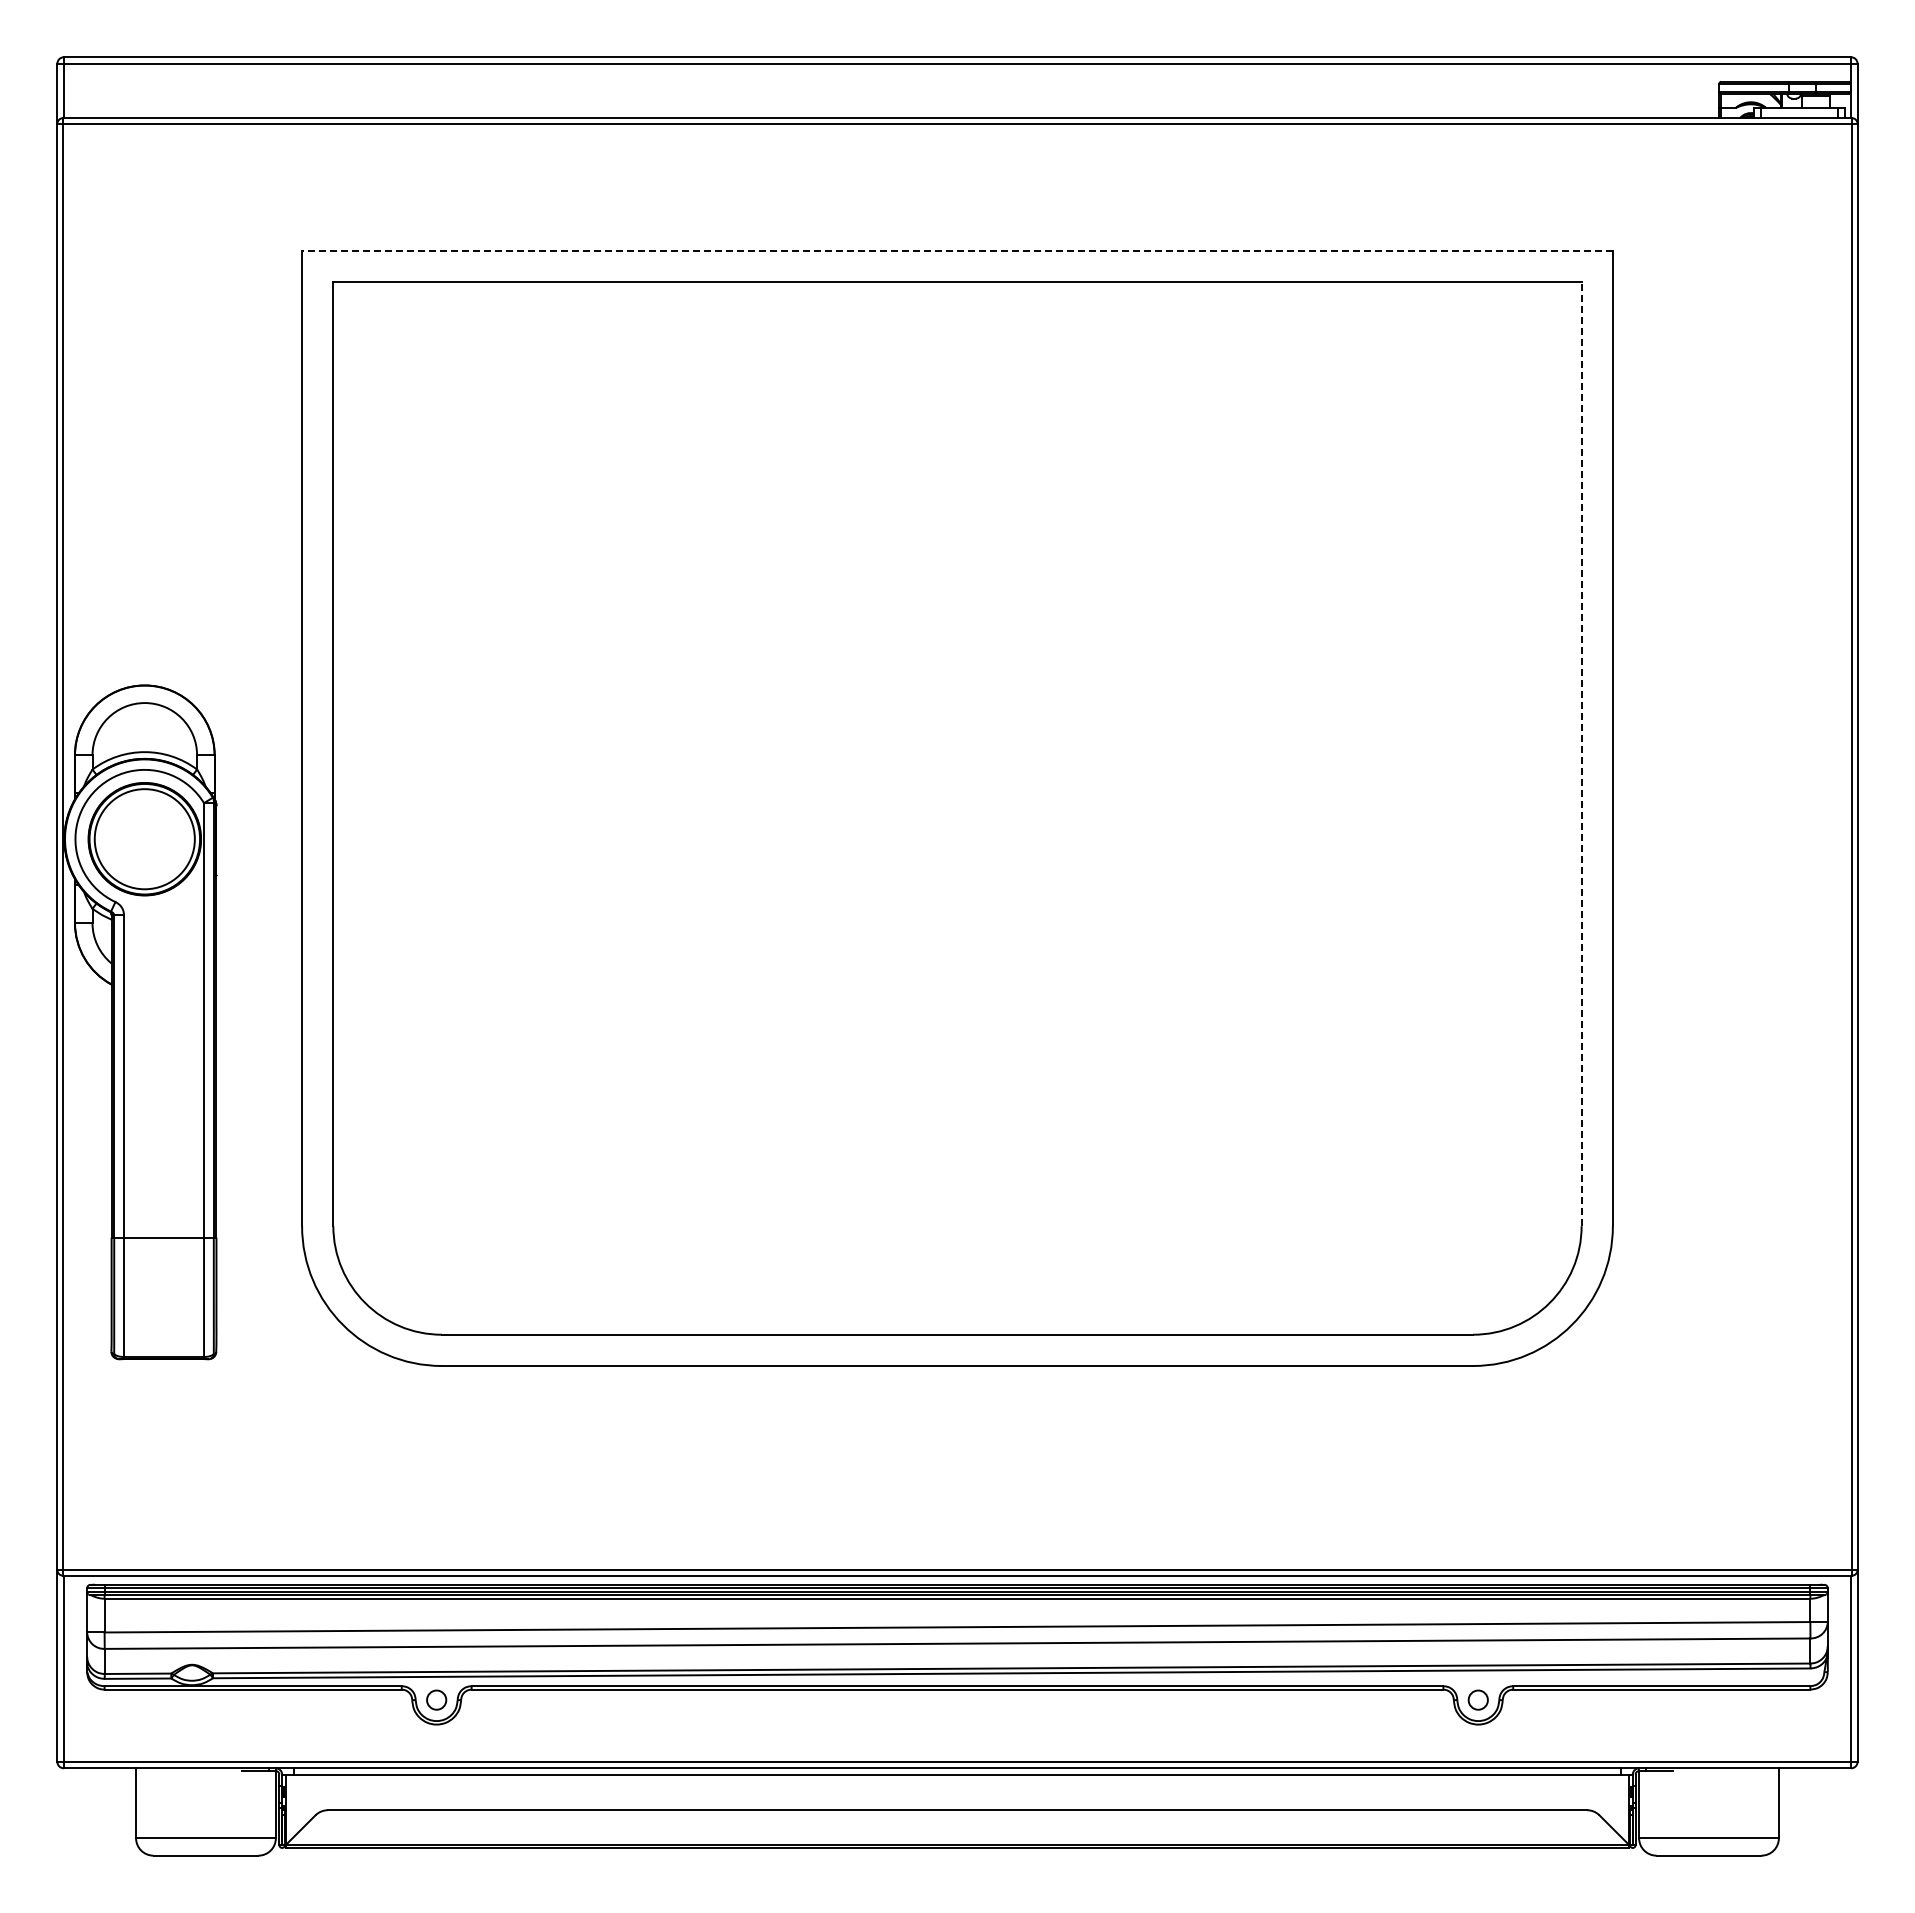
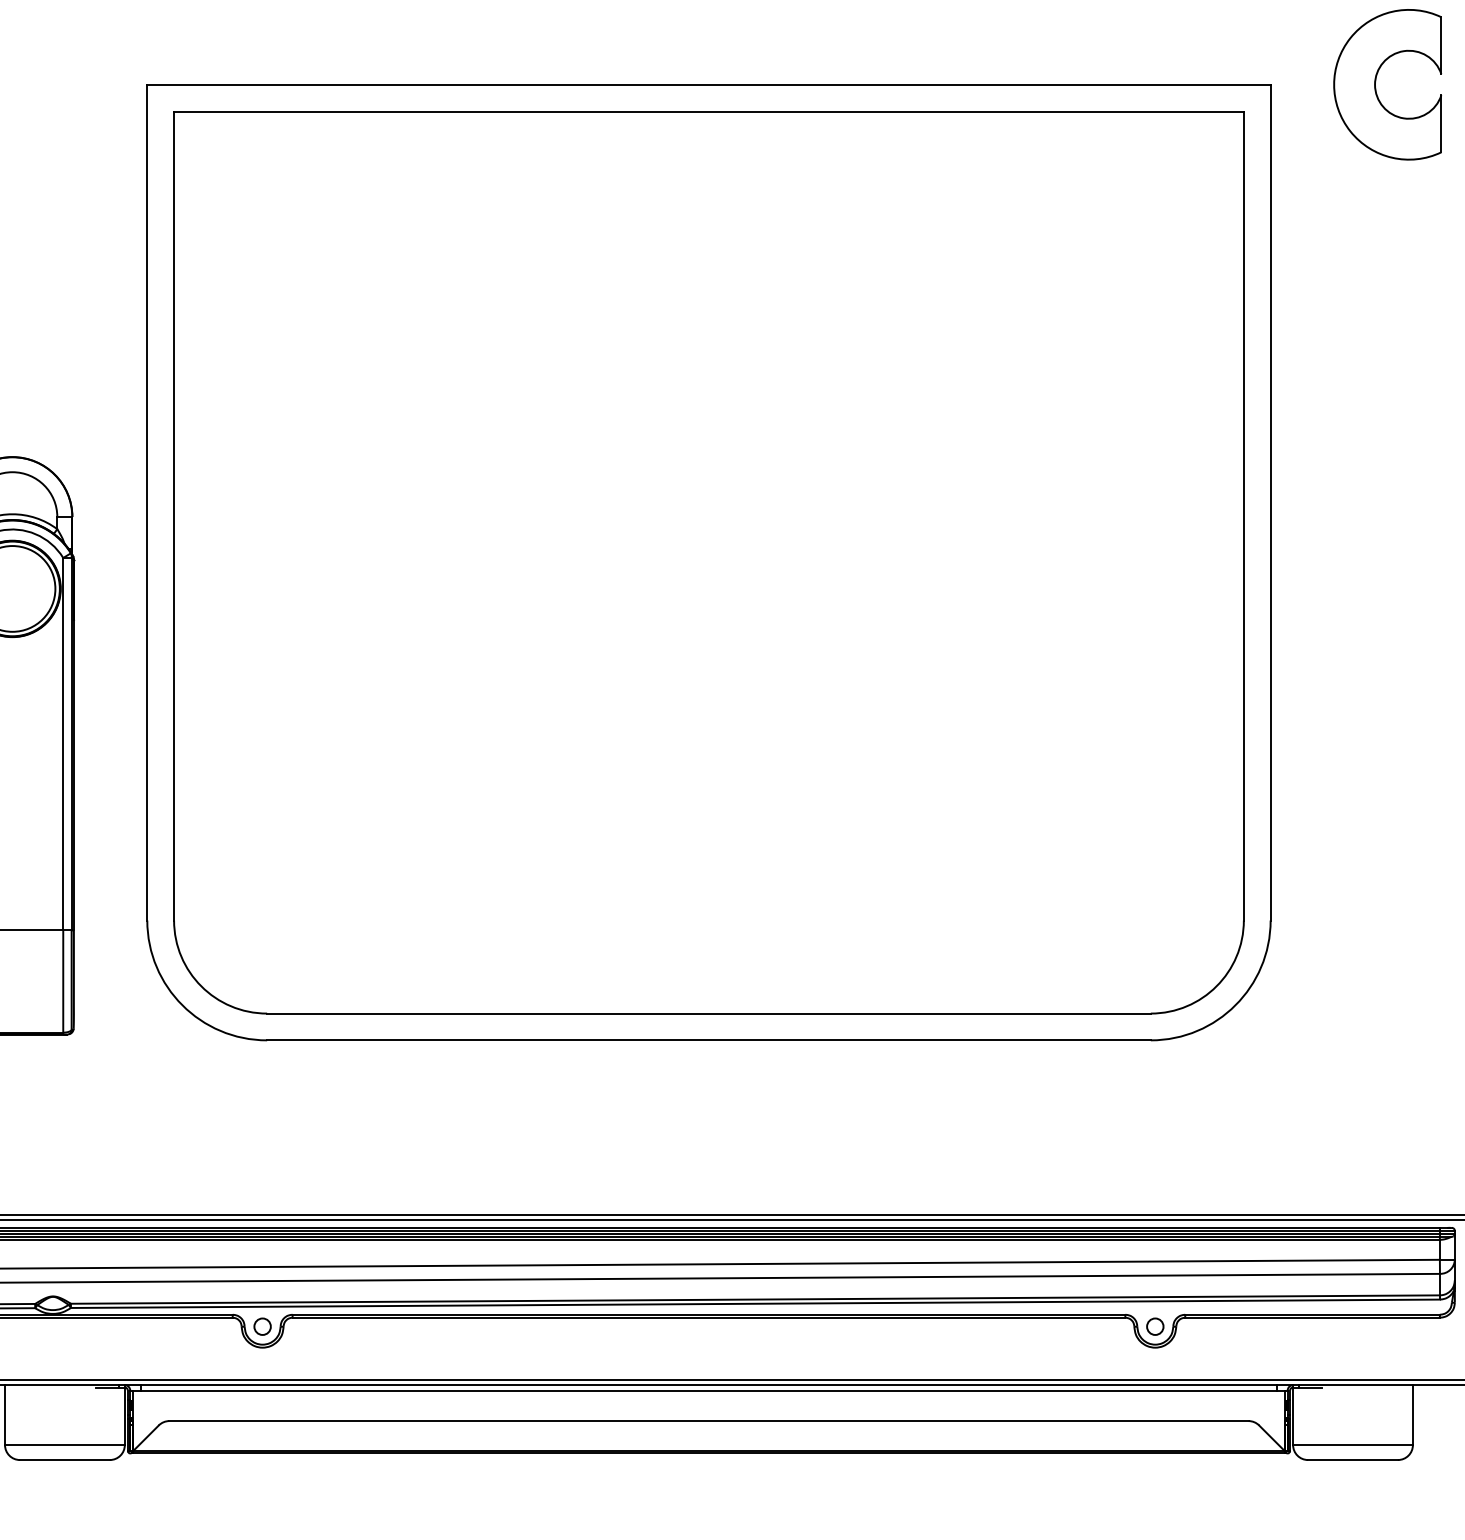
line: (956, 250) -> (708, 84), dashed -> solid
part: (1735, 250) -> (1375, 84), added
line: (1581, 754) -> (1243, 516), dashed -> solid

